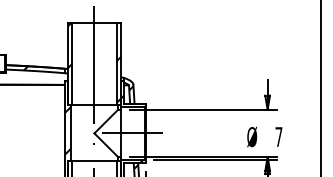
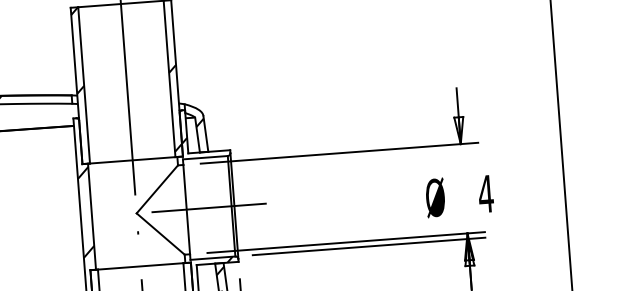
text: (278, 136) -> (485, 193), 7 -> 4

